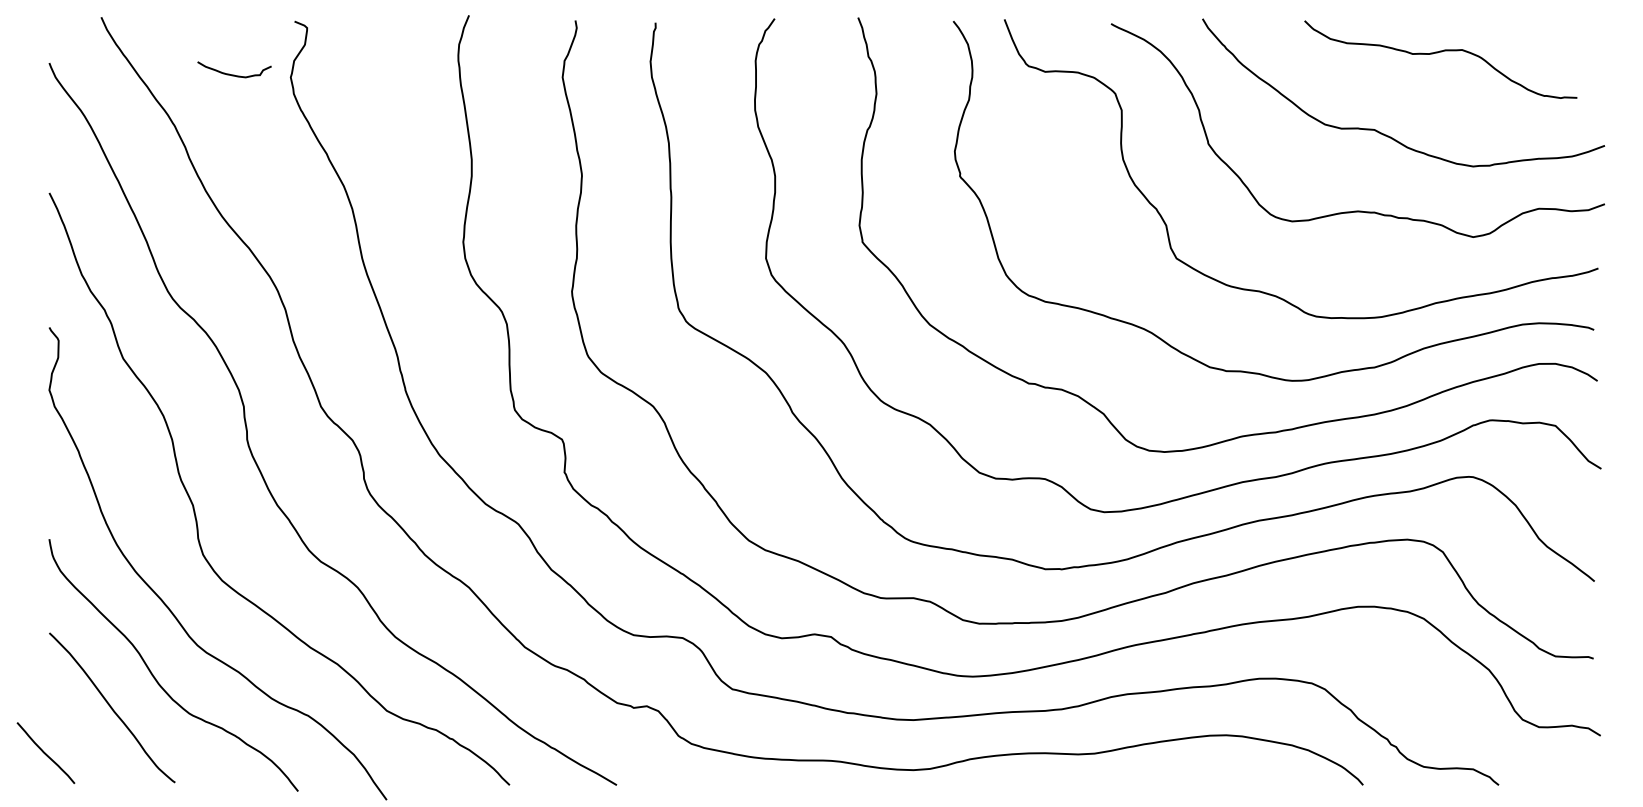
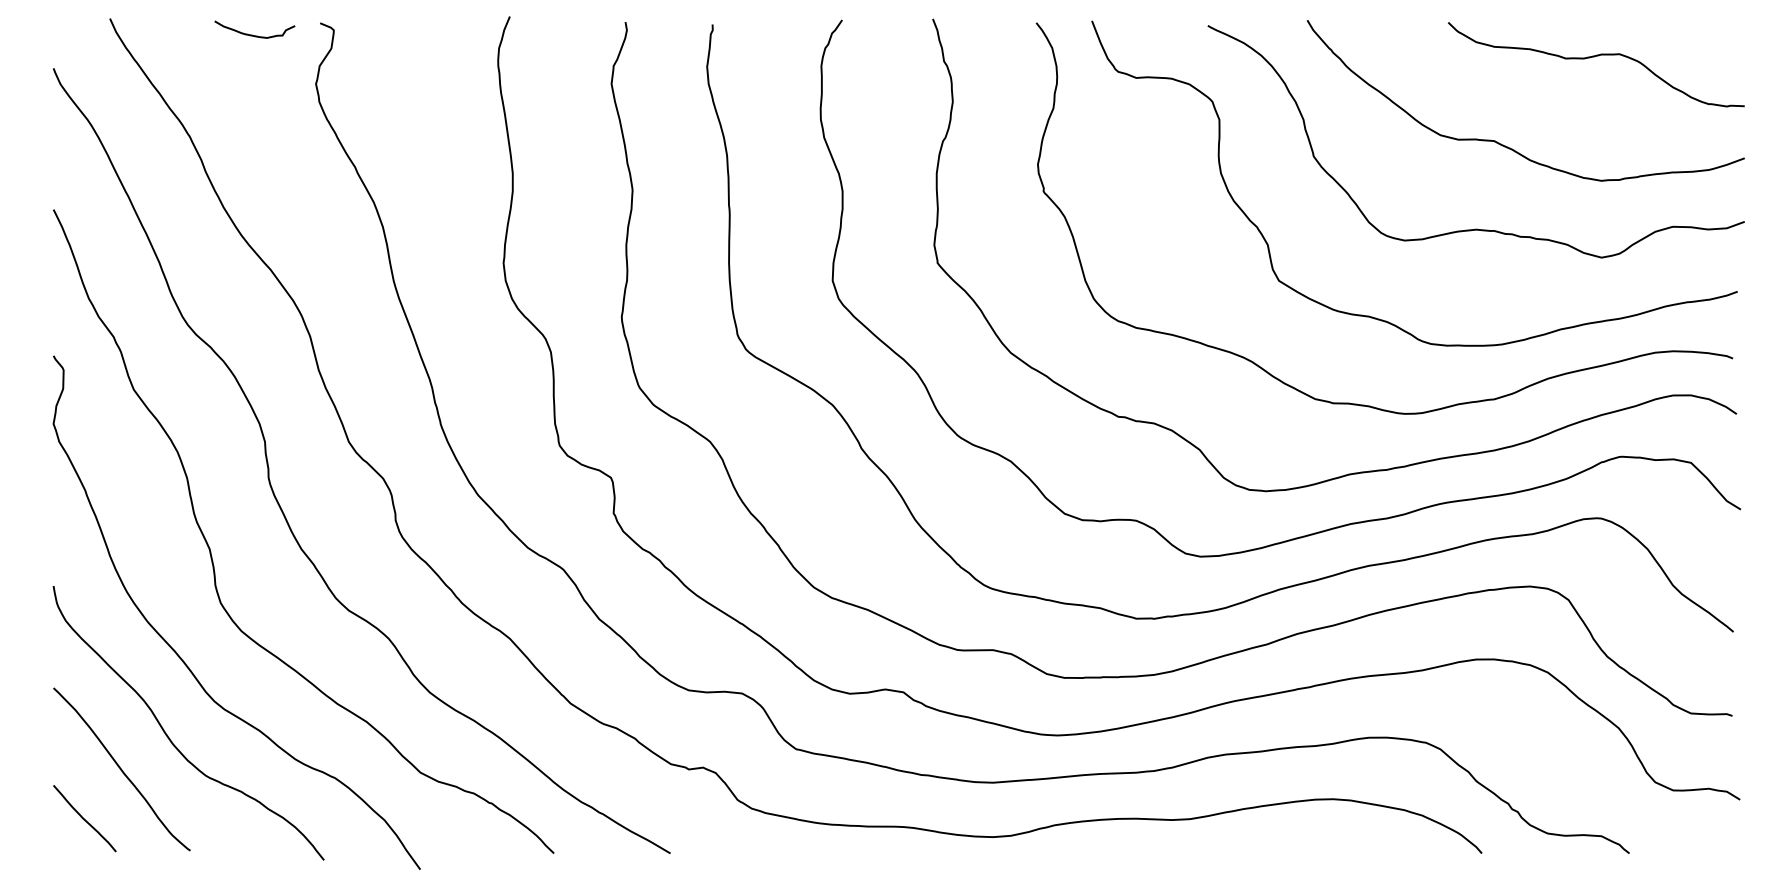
curve: (1439, 53) -> (1594, 57), moved
curve: (232, 74) -> (252, 34), moved
curve: (45, 753) -> (84, 818), moved

